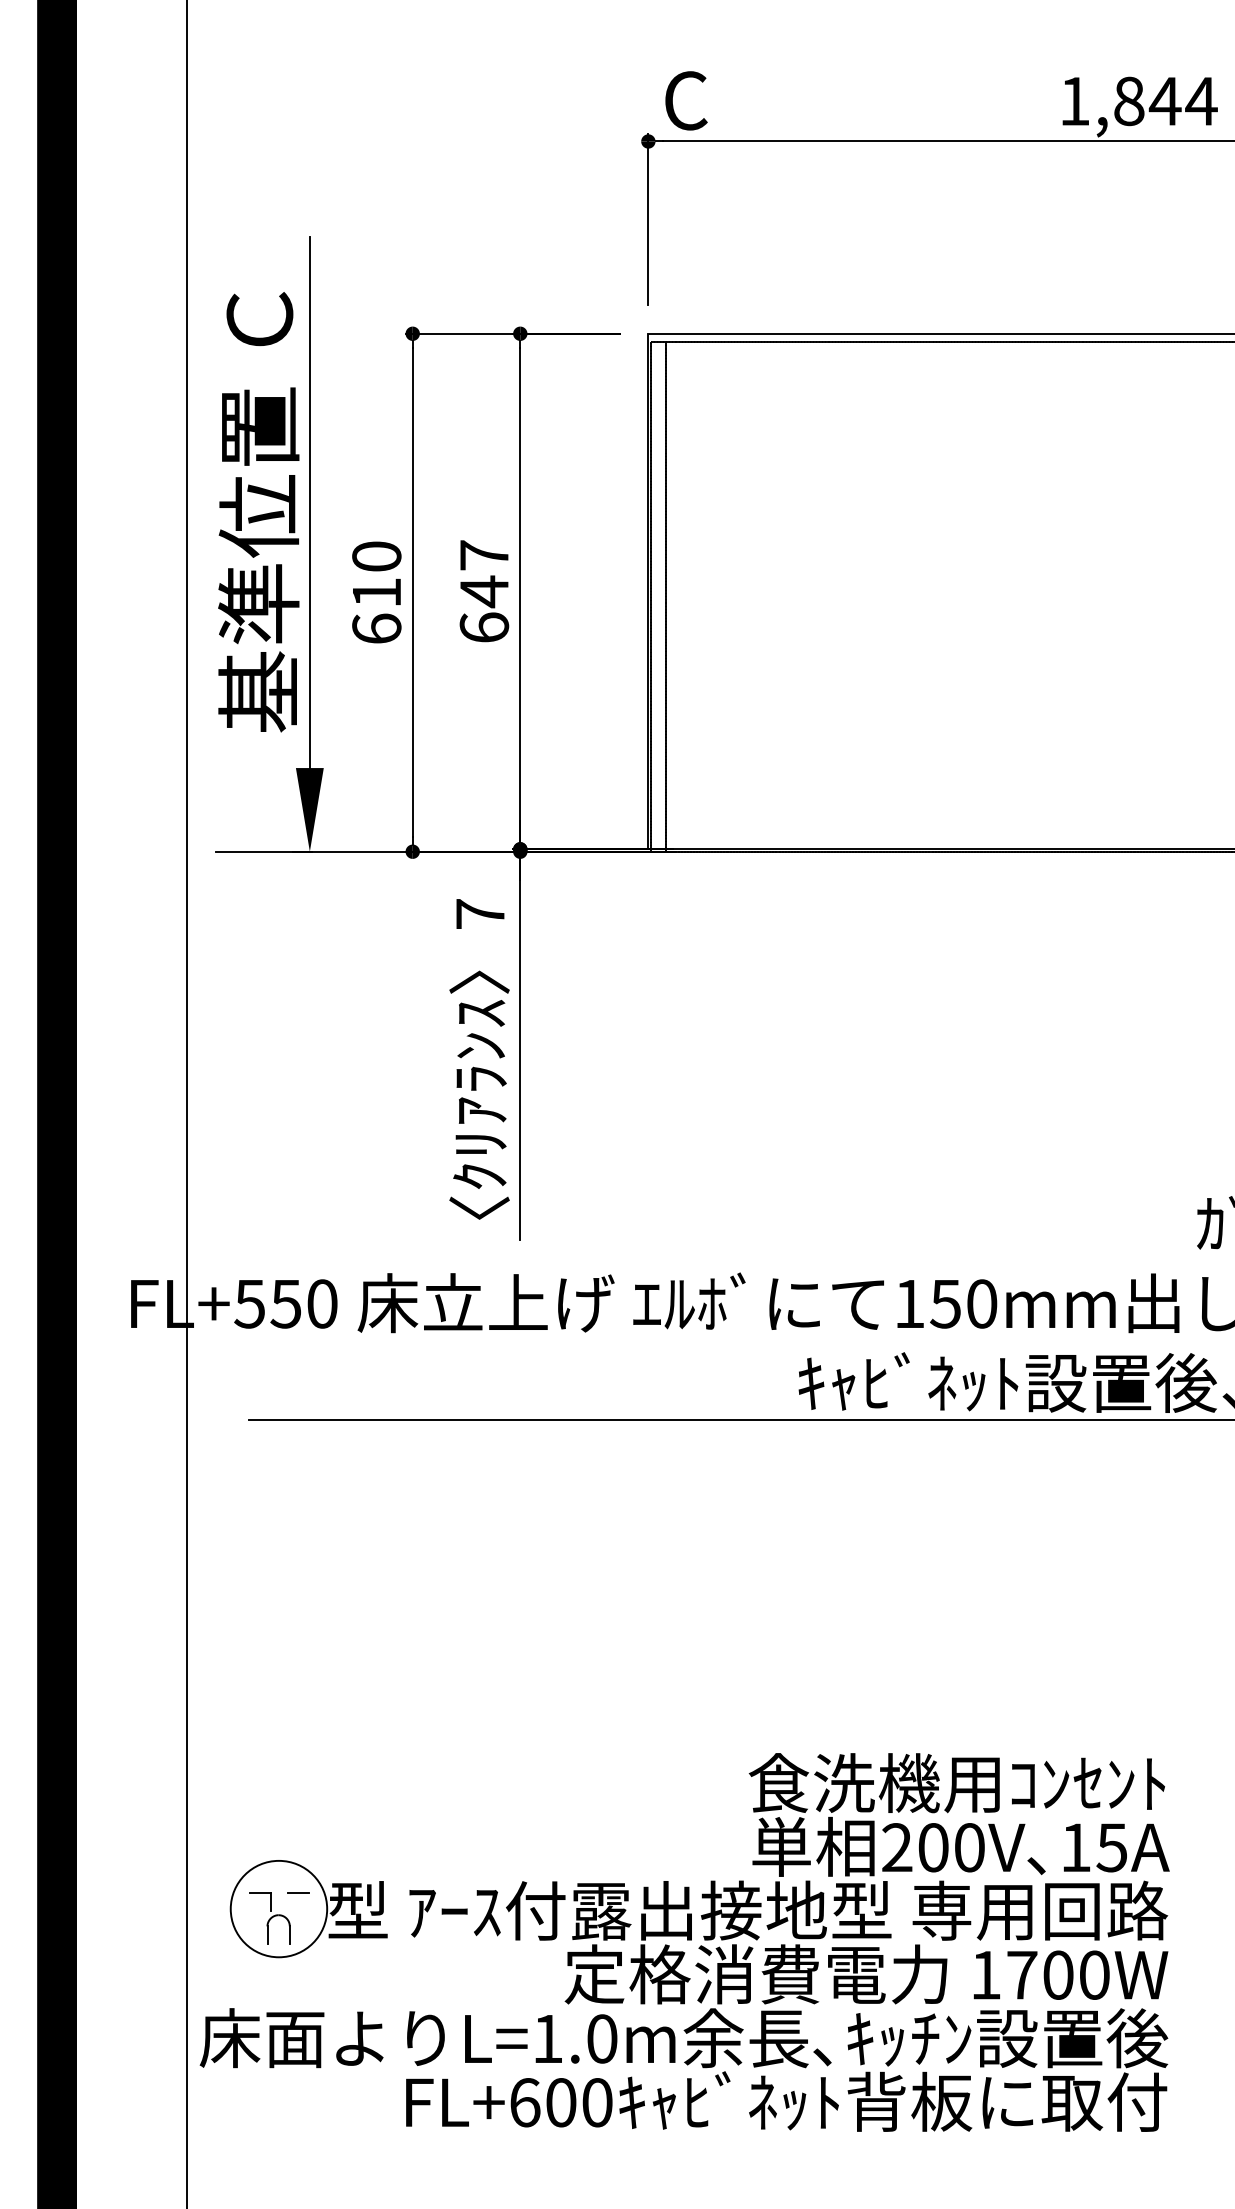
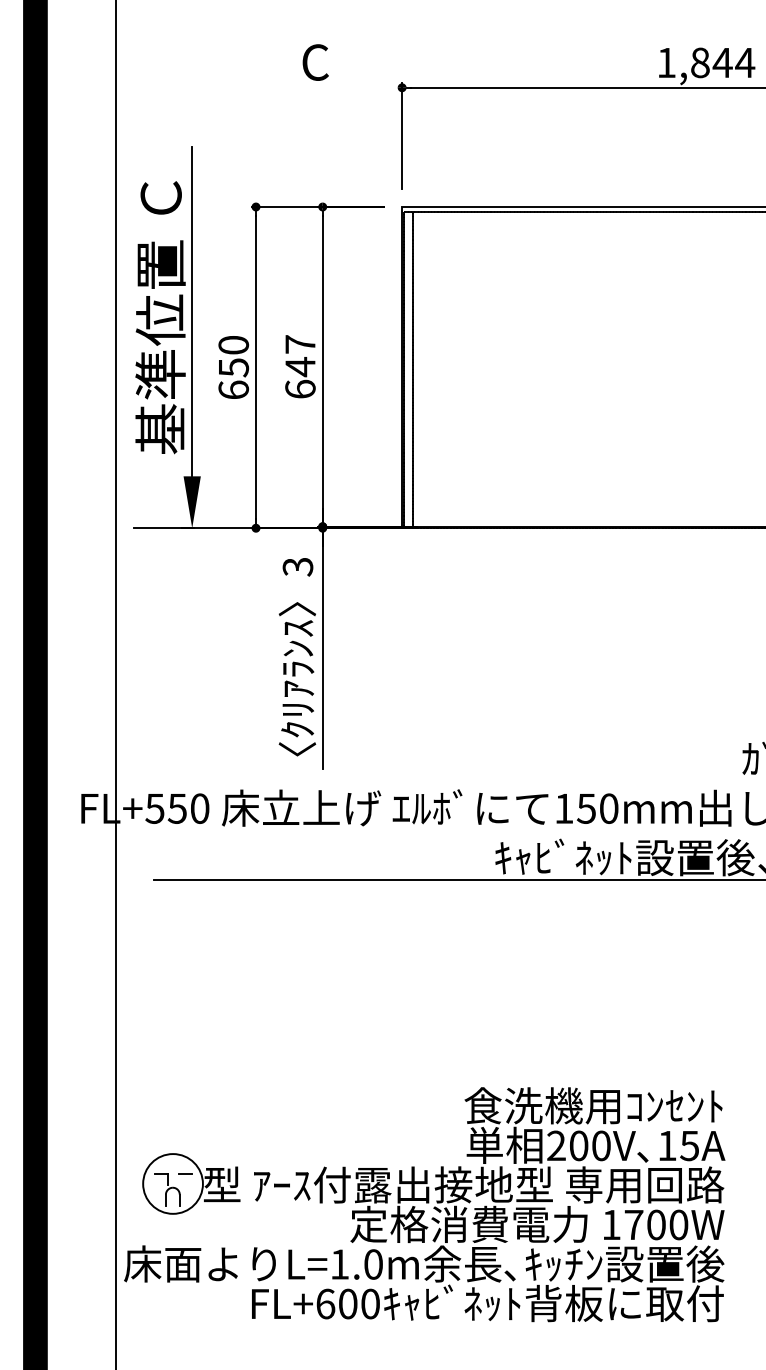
text: (686, 100) -> (315, 62), moved
text: (378, 592) -> (234, 367), 610 -> 650
text: (479, 913) -> (297, 566), 7 -> 3

